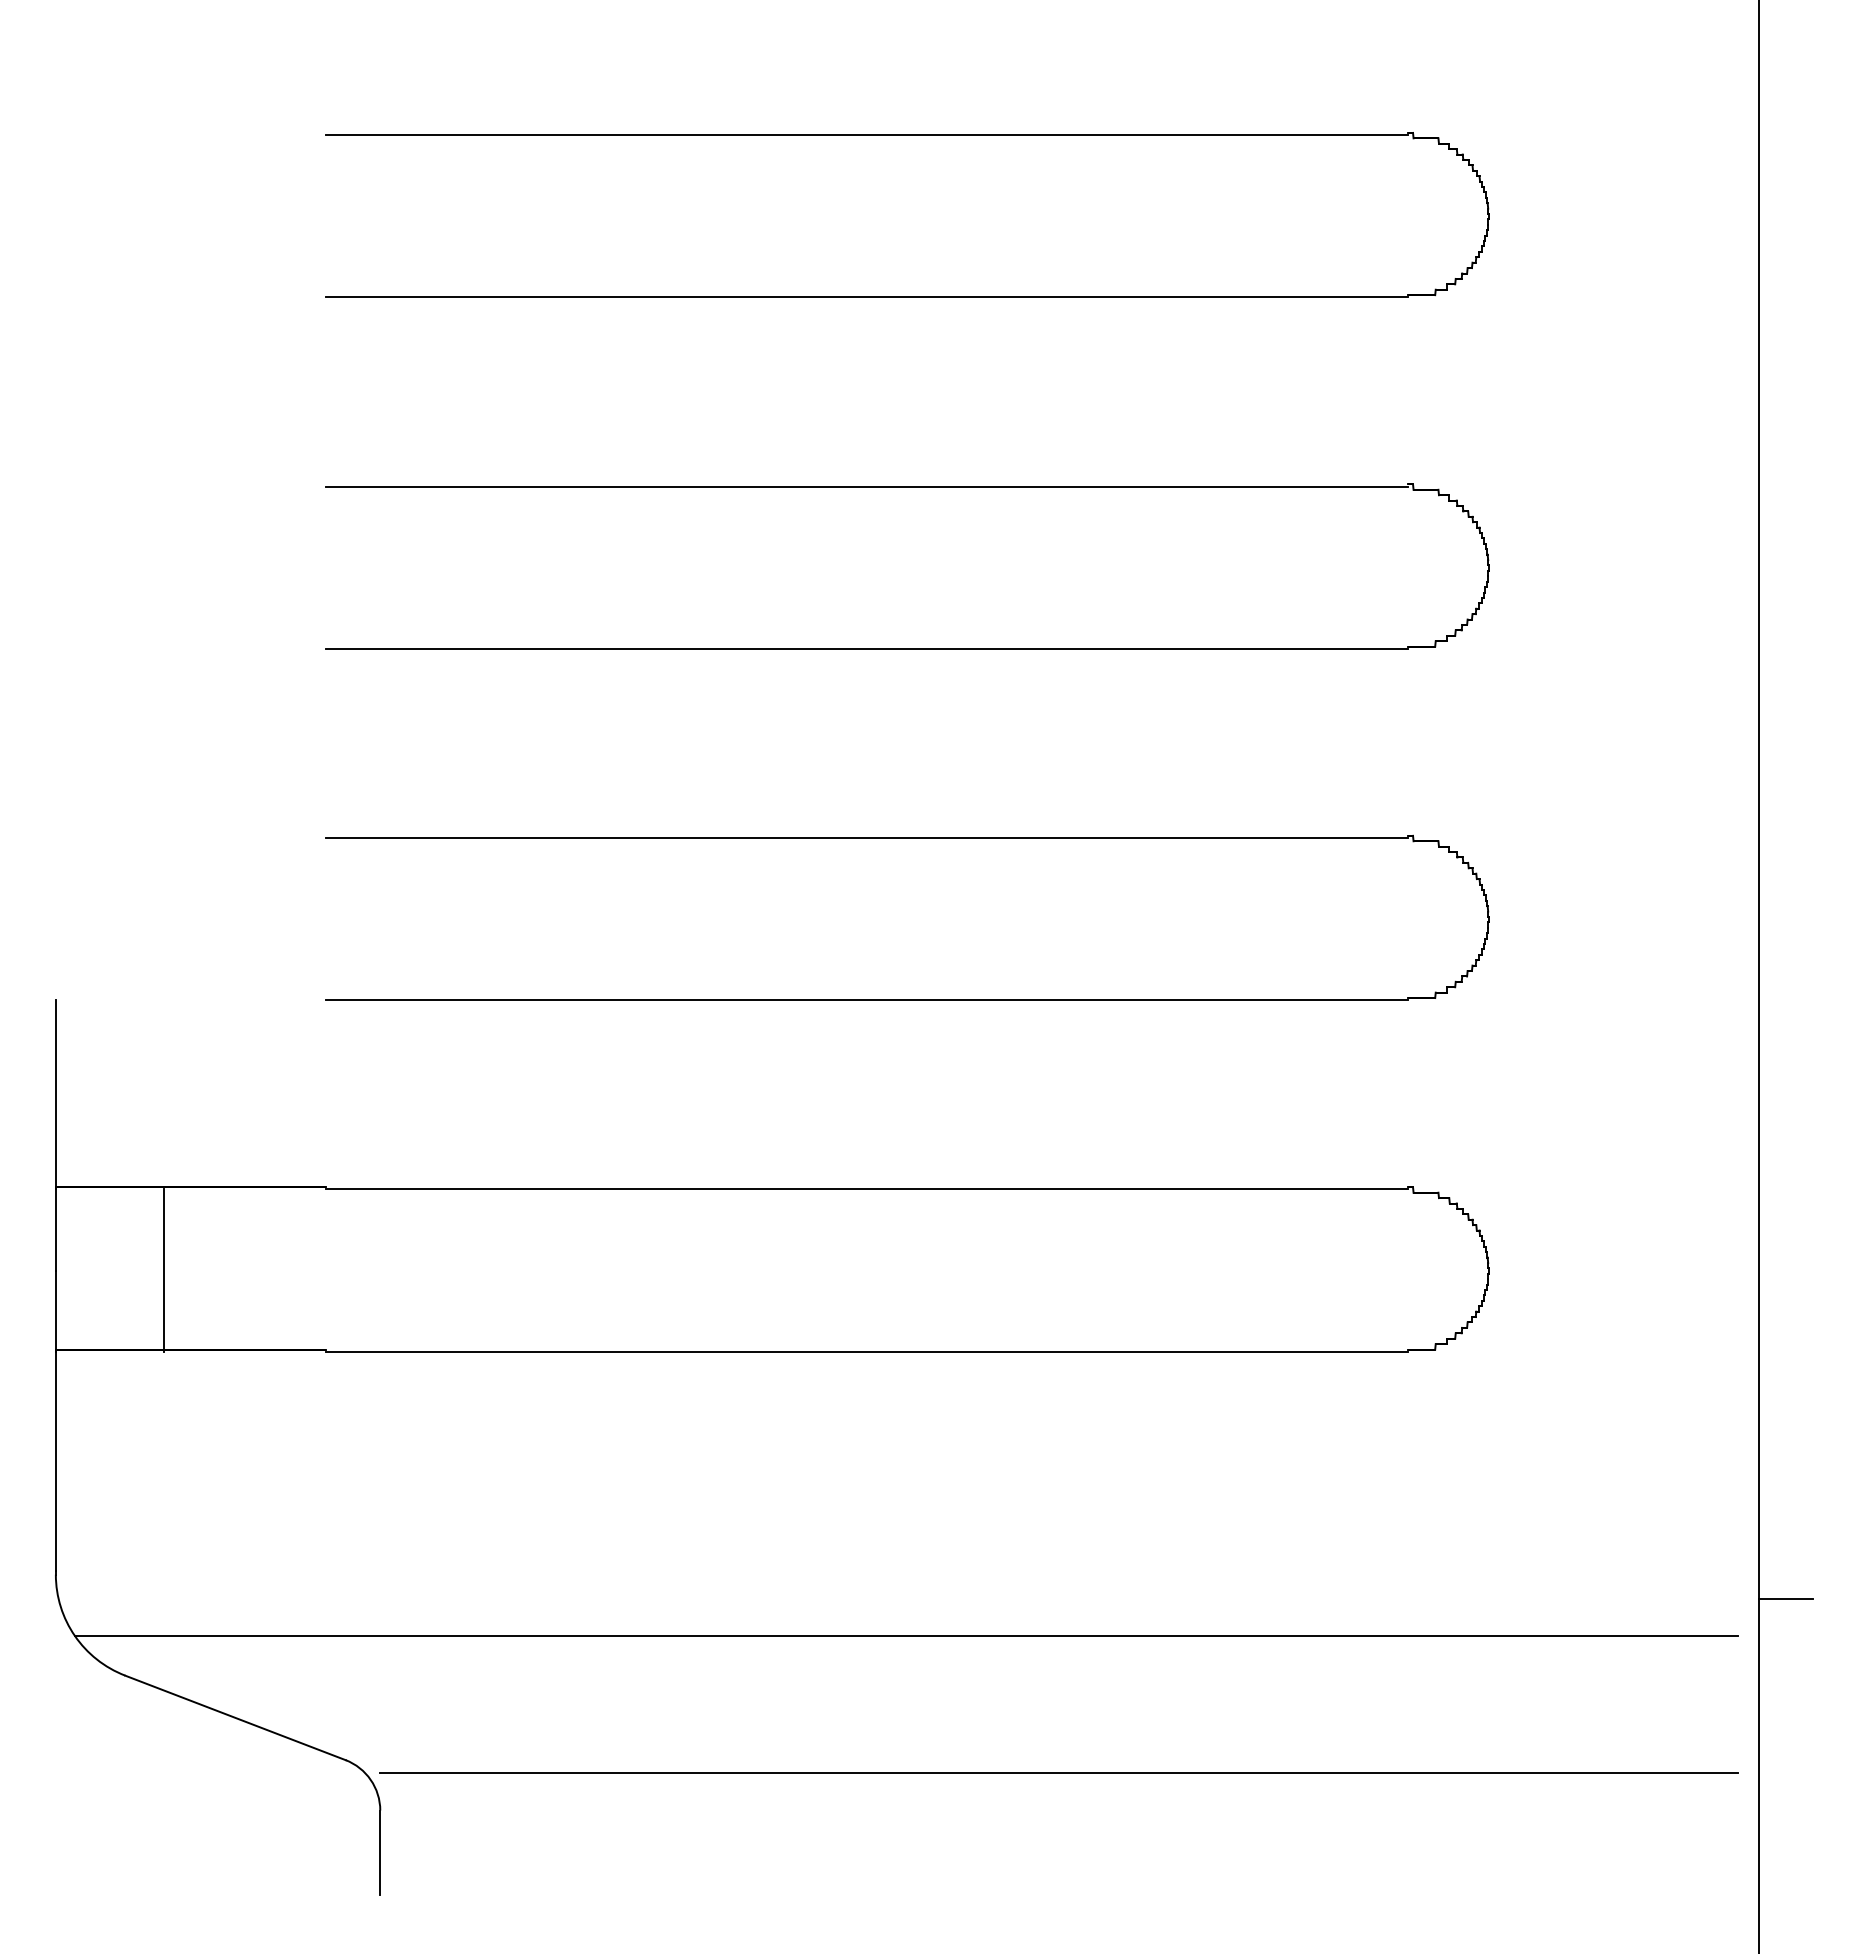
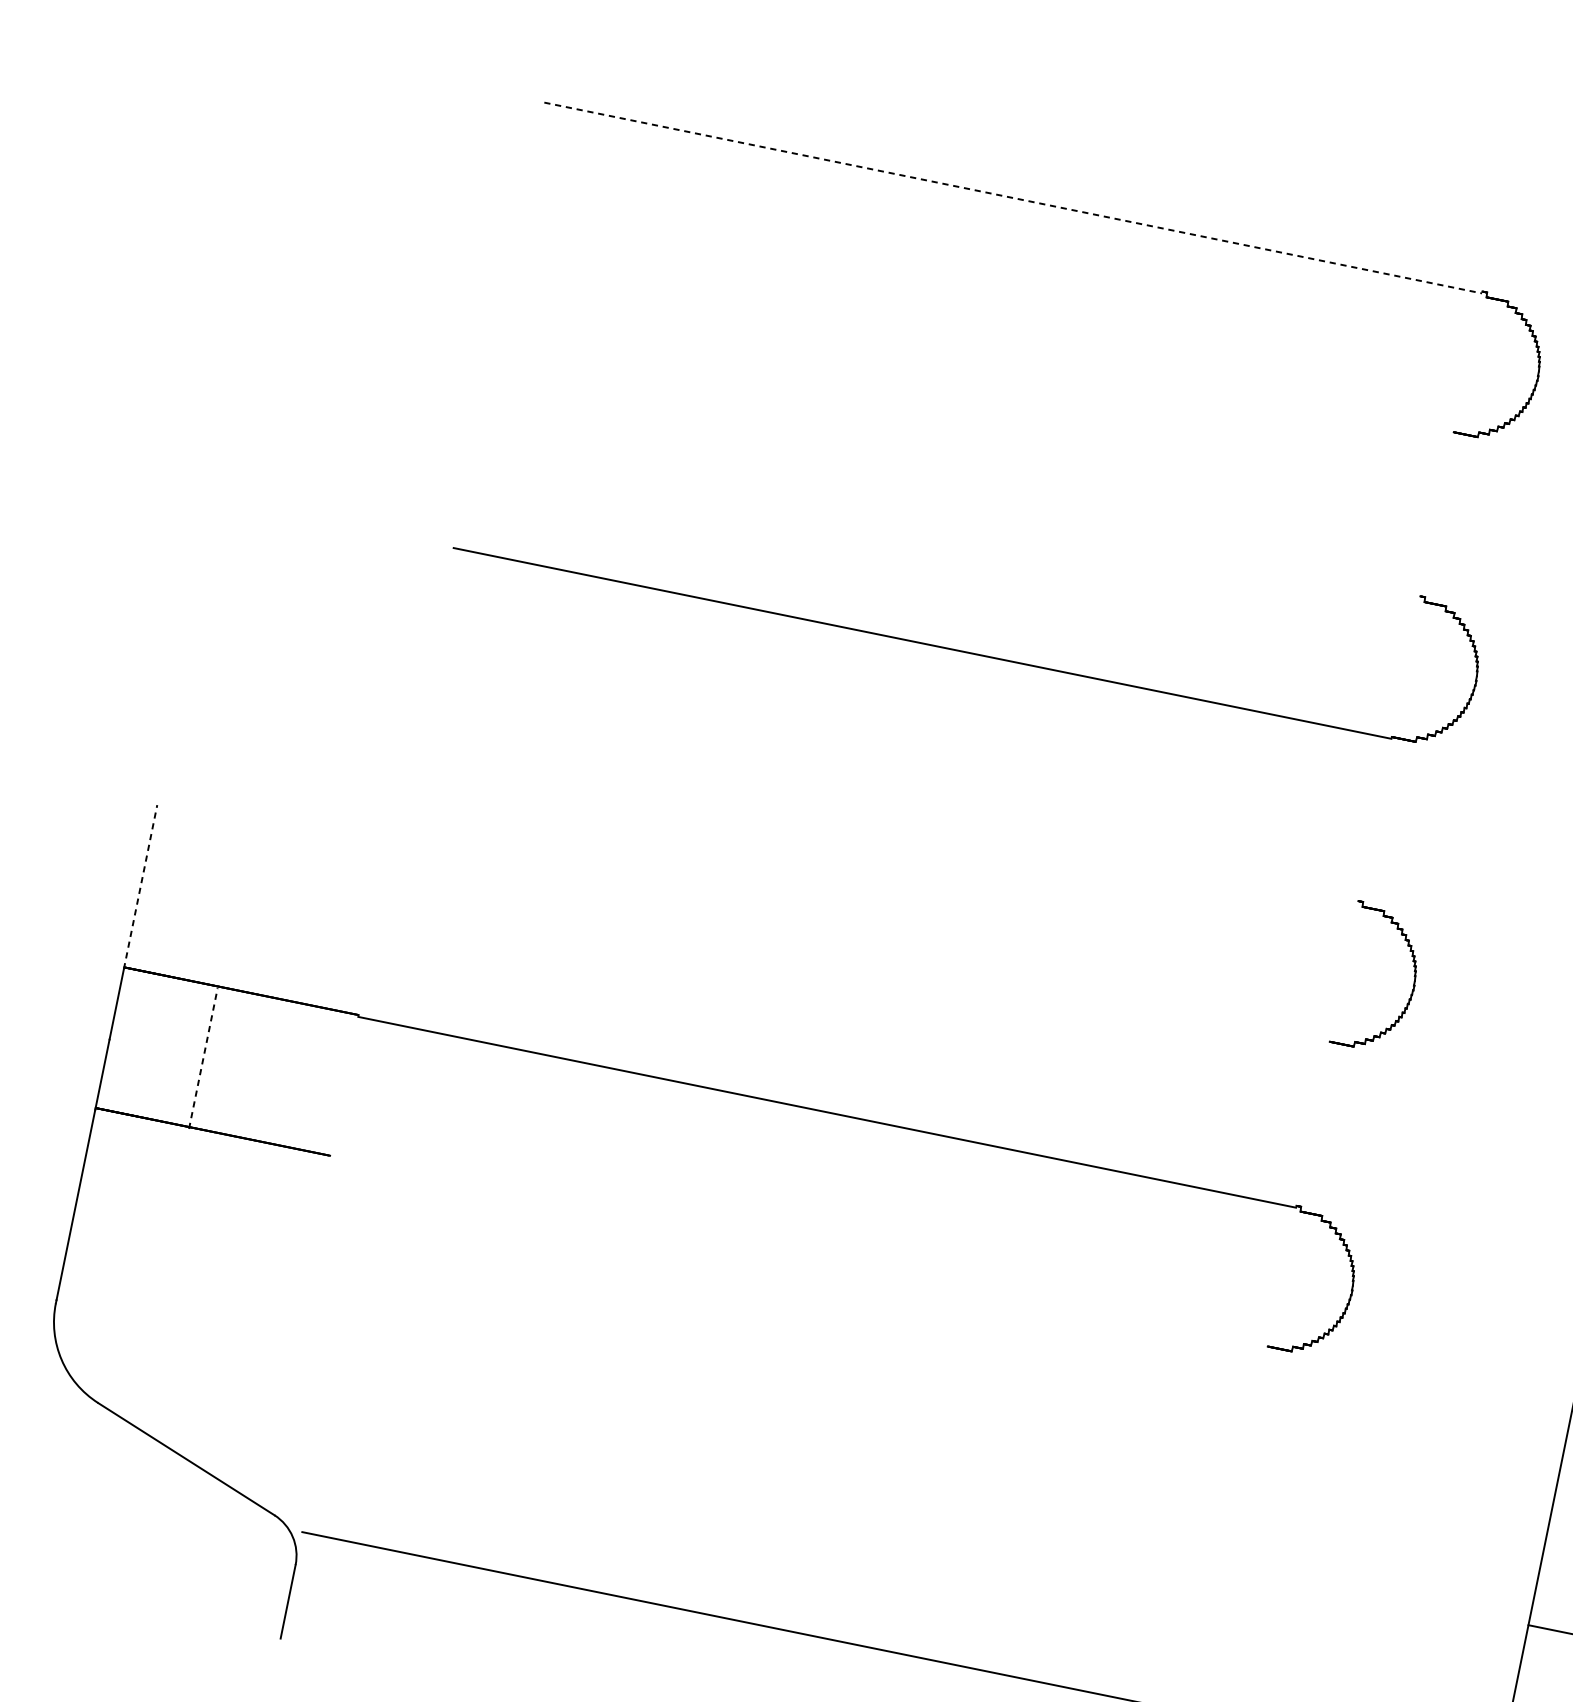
line: (866, 135) -> (1012, 198), solid -> dashed
line: (866, 297) -> (984, 338), removed
line: (866, 486) -> (950, 502), removed
line: (866, 837) -> (888, 807), removed
line: (866, 1000) -> (860, 948), removed
line: (55, 1094) -> (140, 886), solid -> dashed
line: (164, 1270) -> (203, 1058), solid -> dashed
line: (866, 1351) -> (798, 1252), removed
line: (906, 1635) -> (782, 1506), removed

